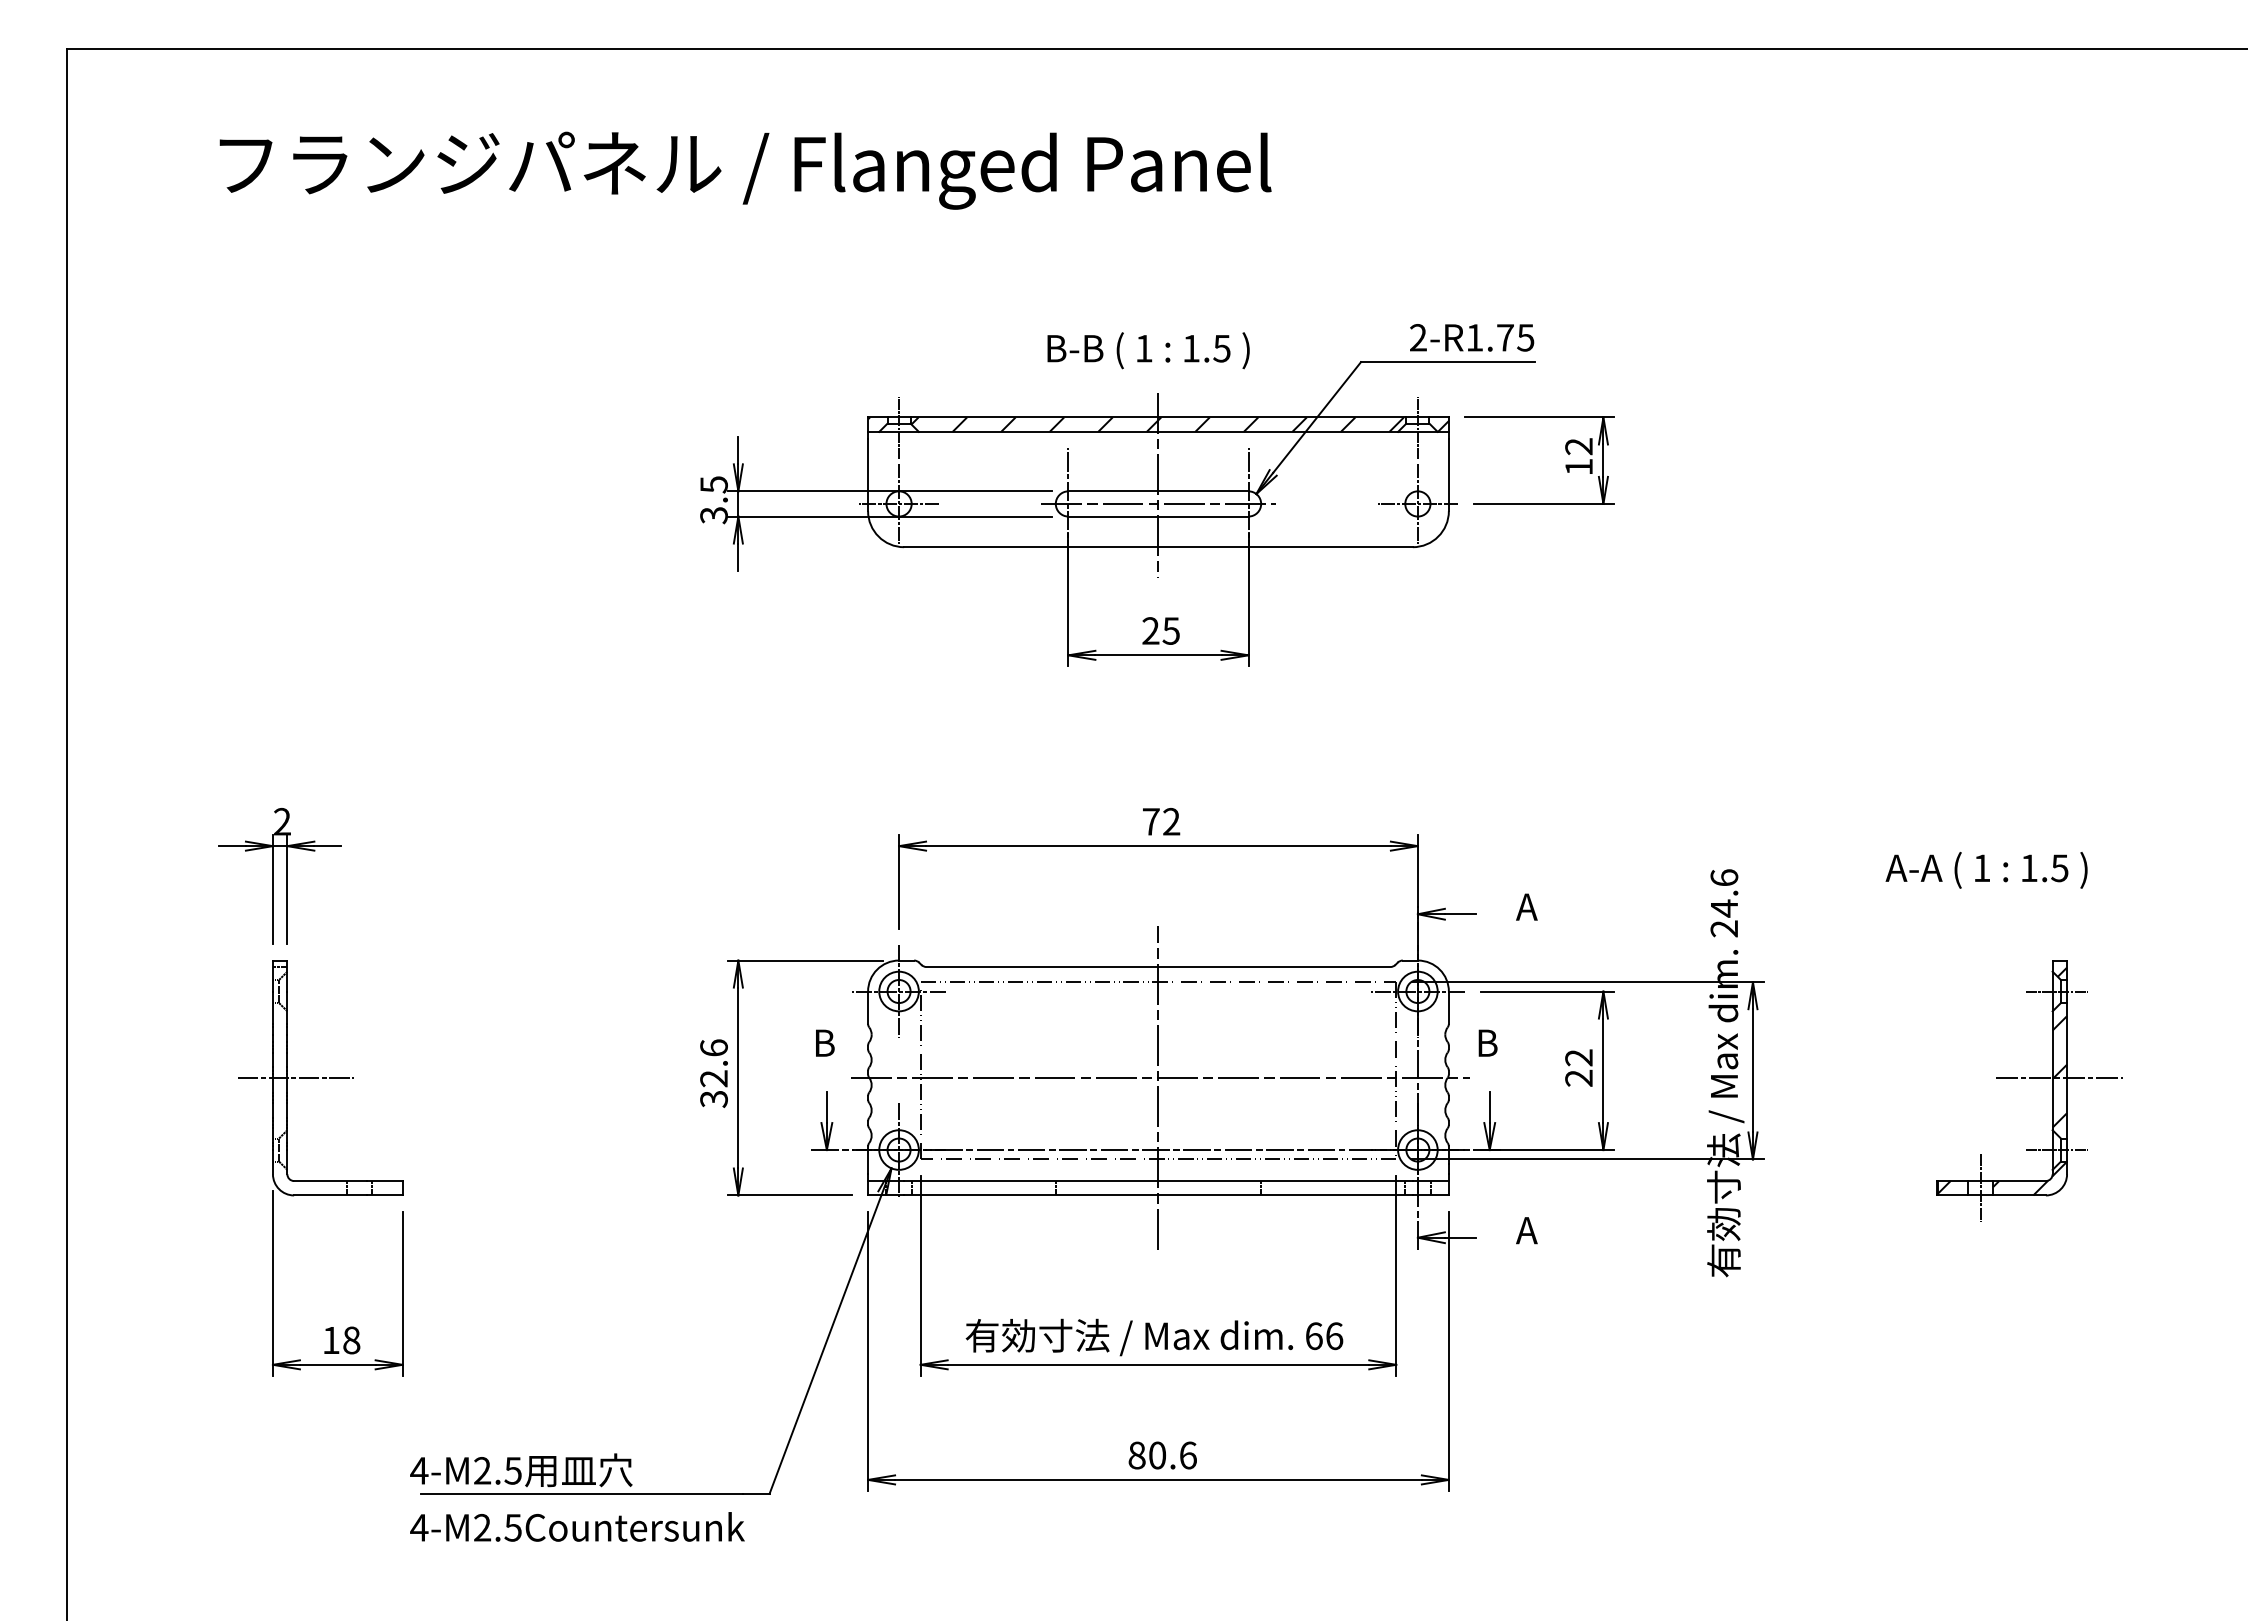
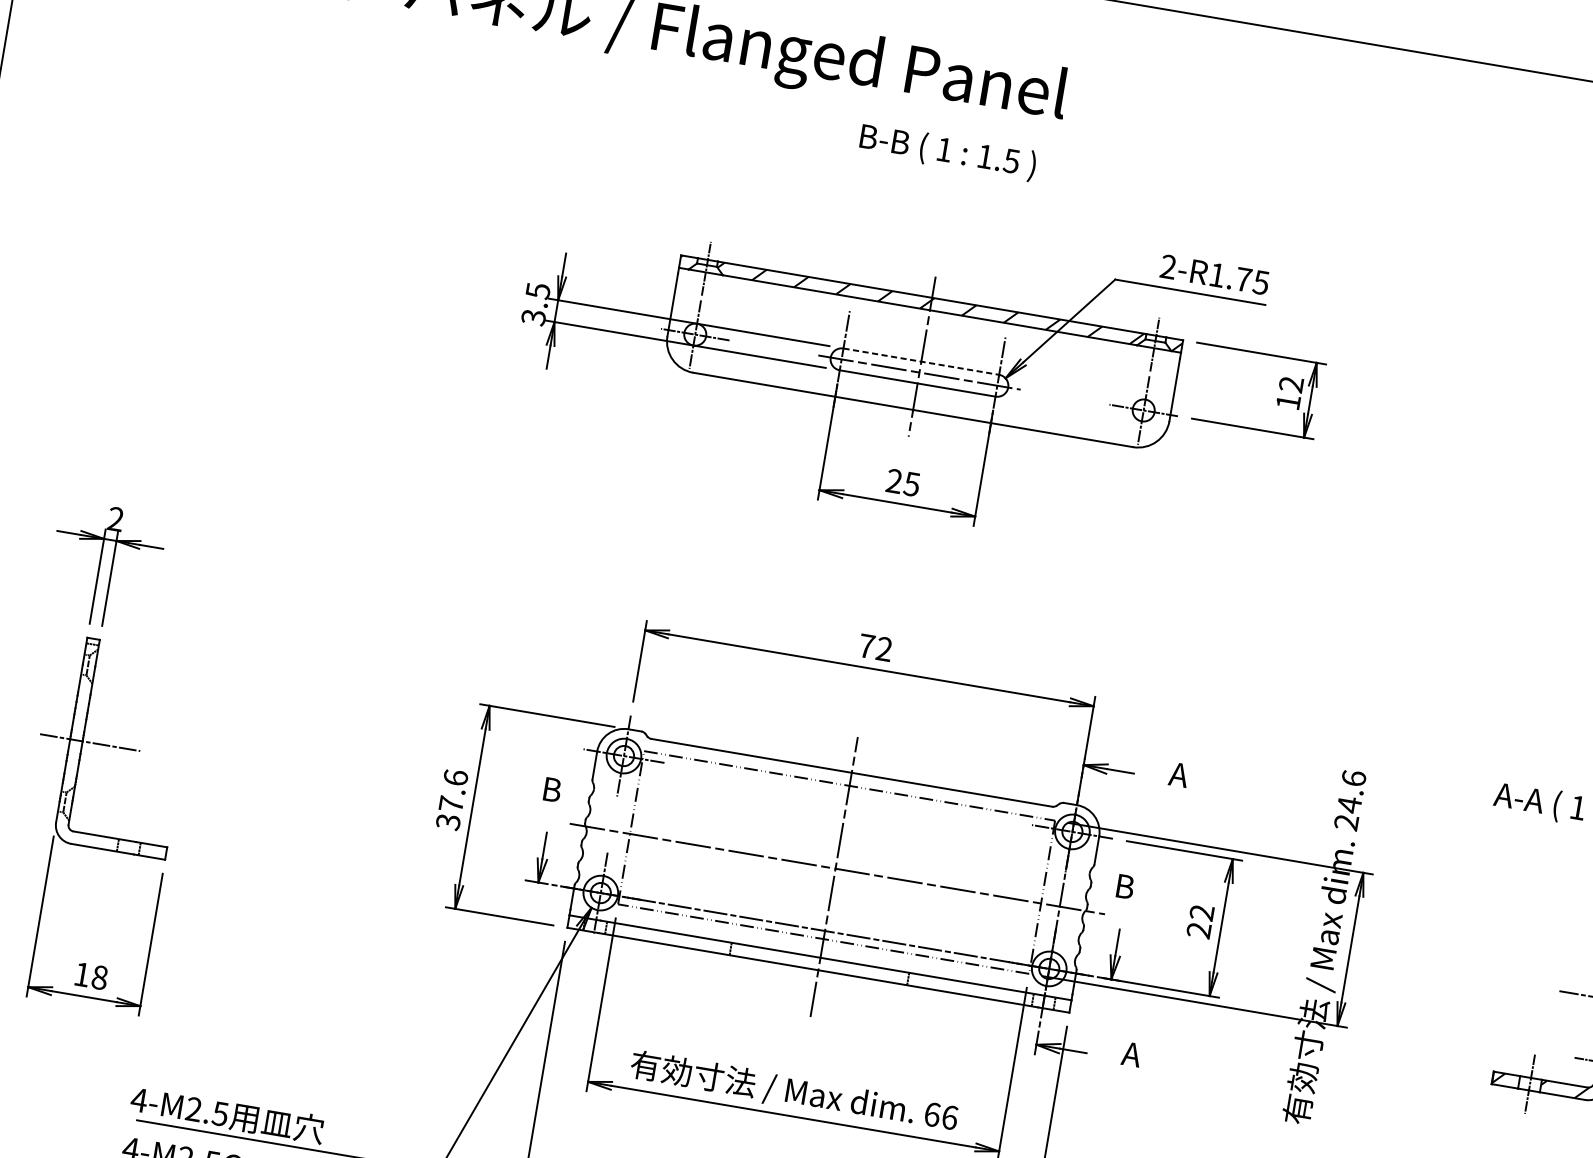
text: (1148, 350) -> (947, 152), moved
line: (1158, 491) -> (921, 361), solid -> dashed
text: (713, 1078) -> (450, 804), 32.6 -> 37.6

